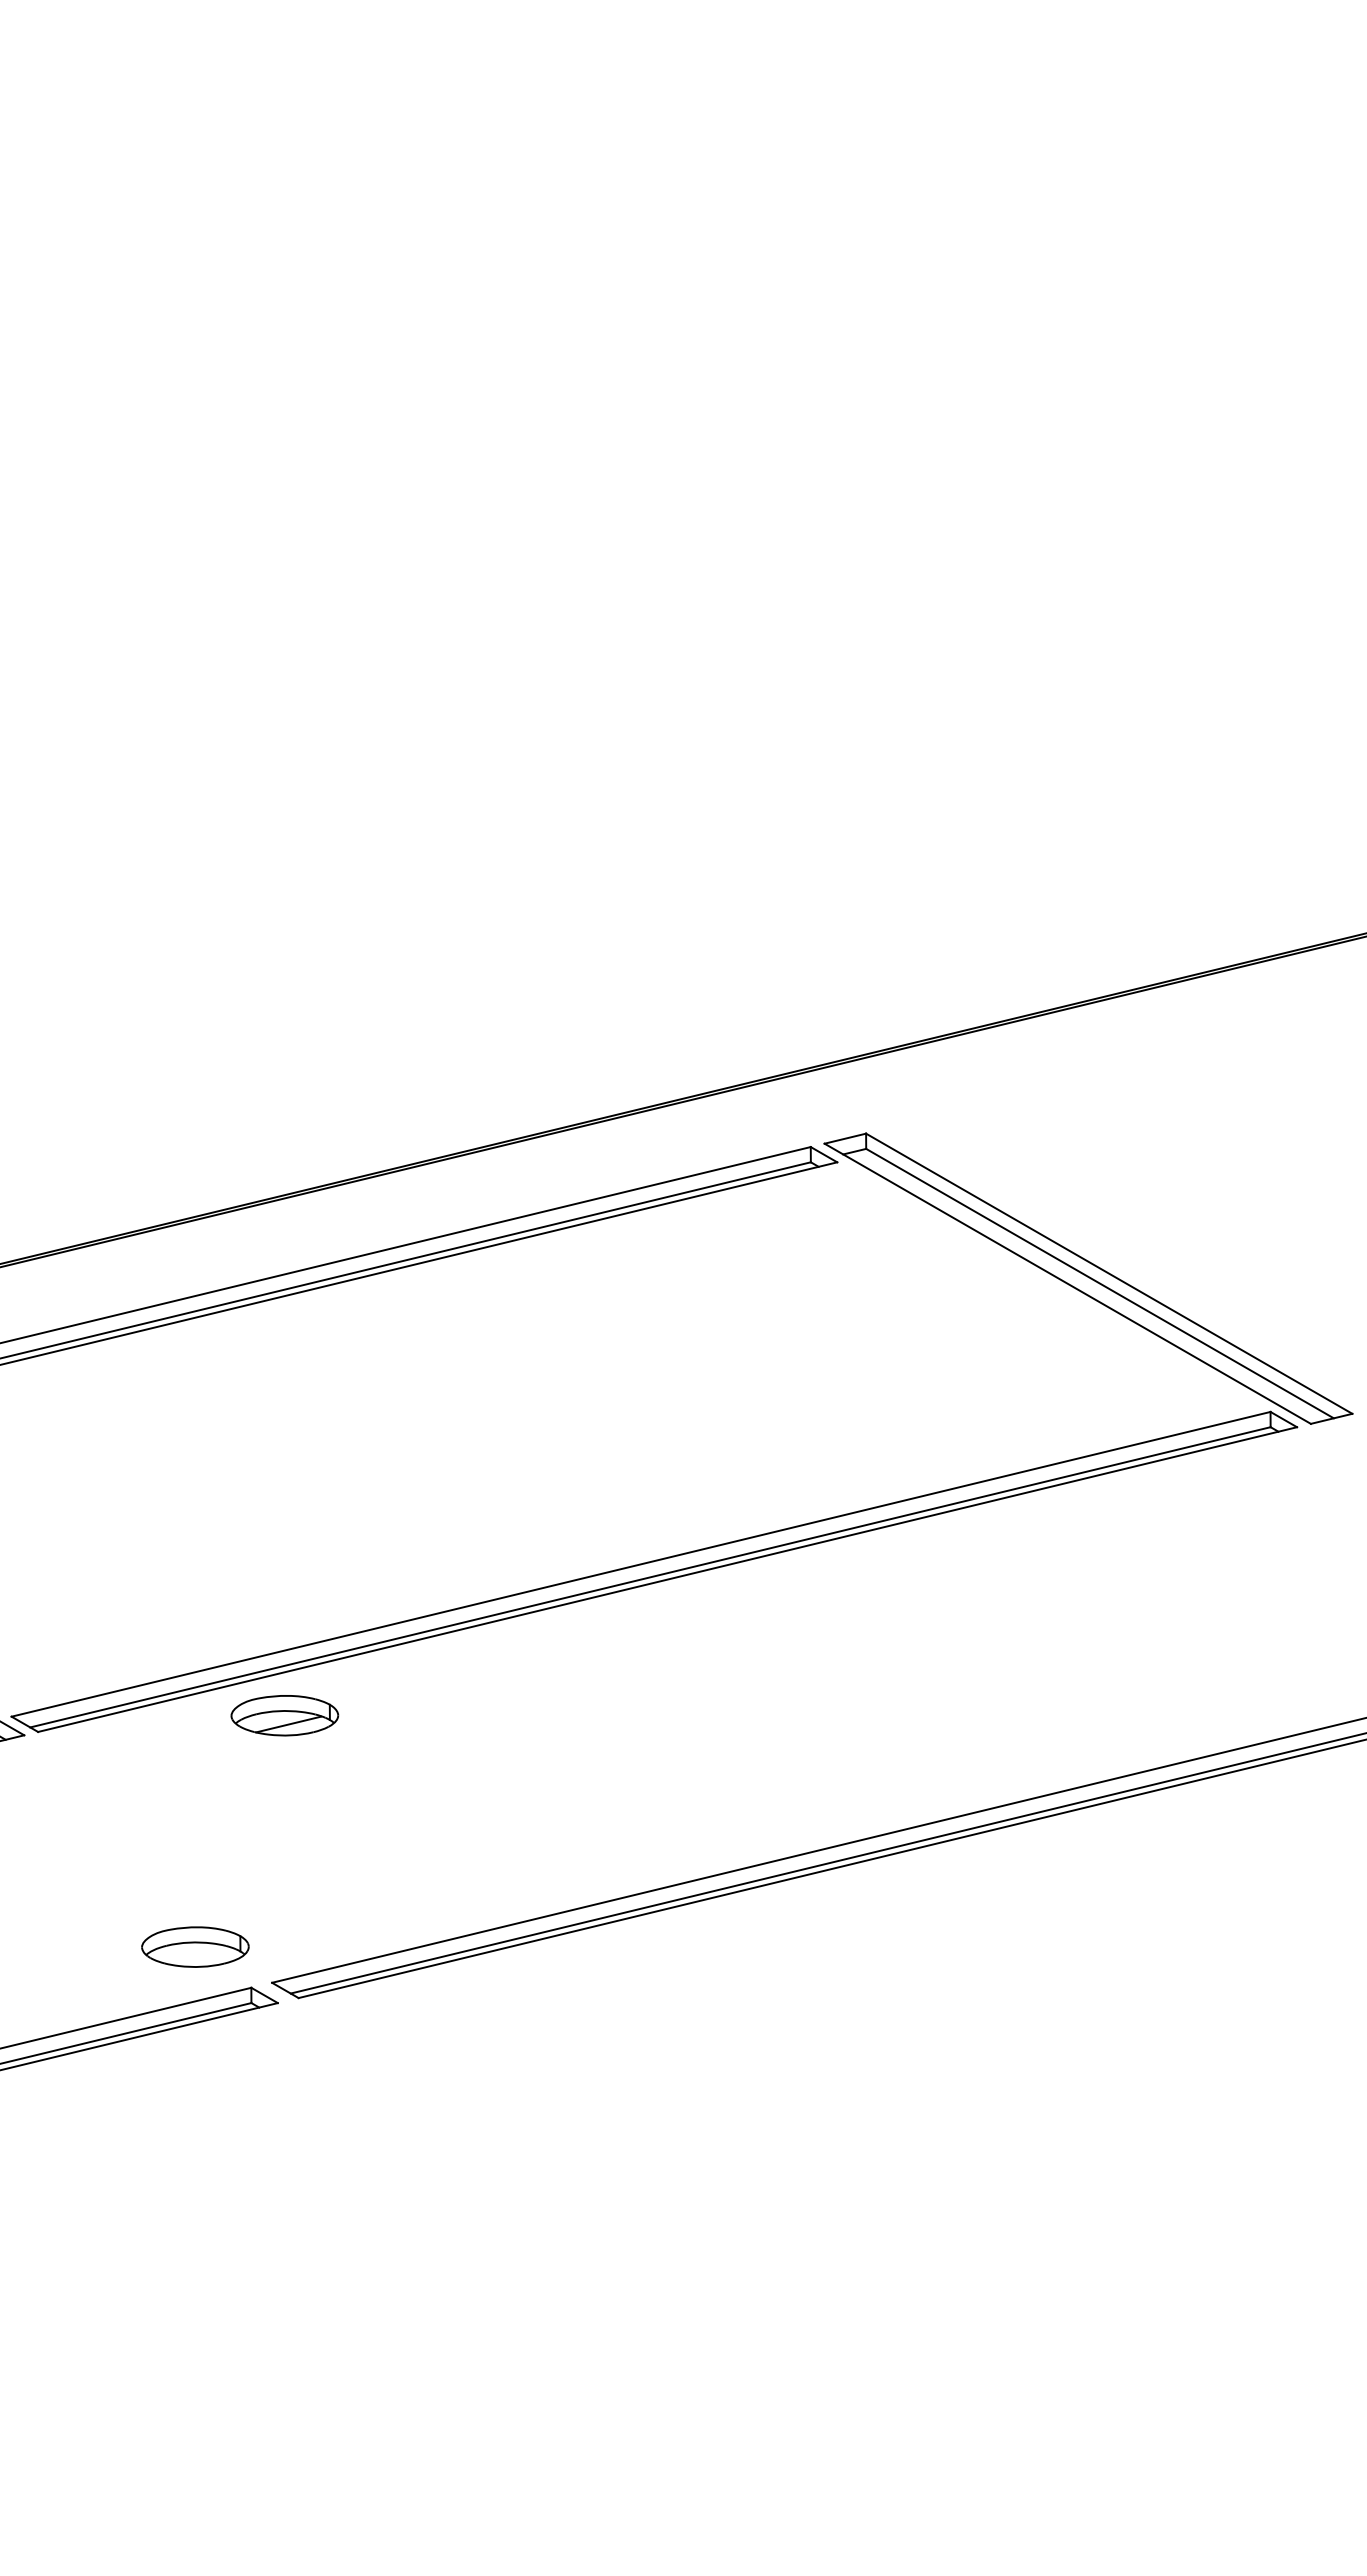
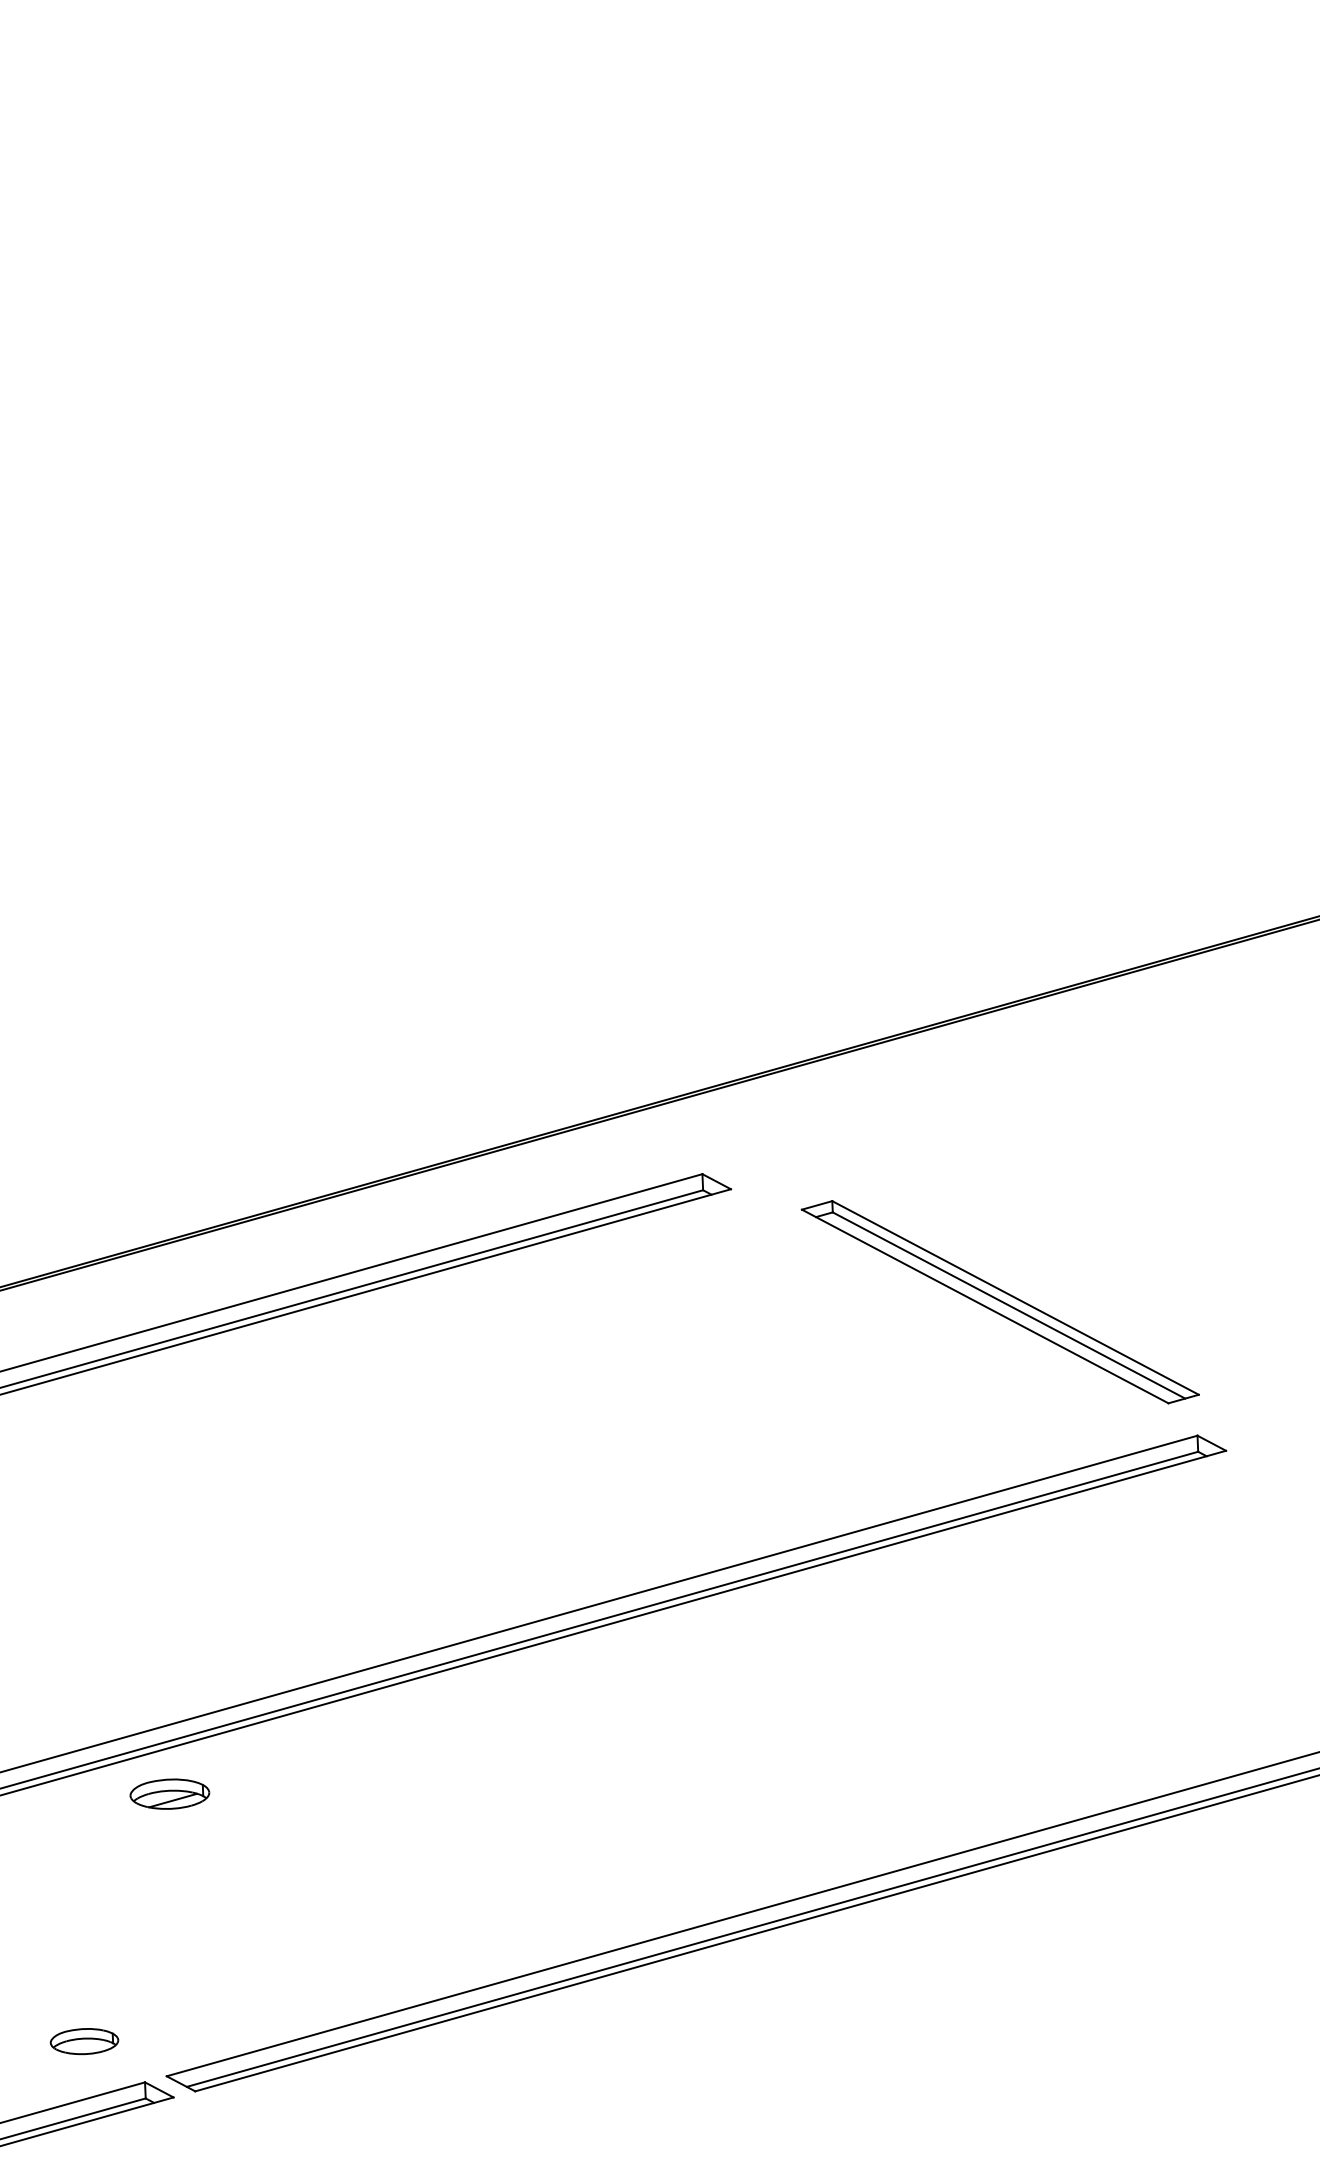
part: (1088, 1278) -> (1000, 1302), size x0.7
part: (284, 1715) -> (169, 1793), size x0.7
part: (195, 1946) -> (84, 2040), size x0.6

